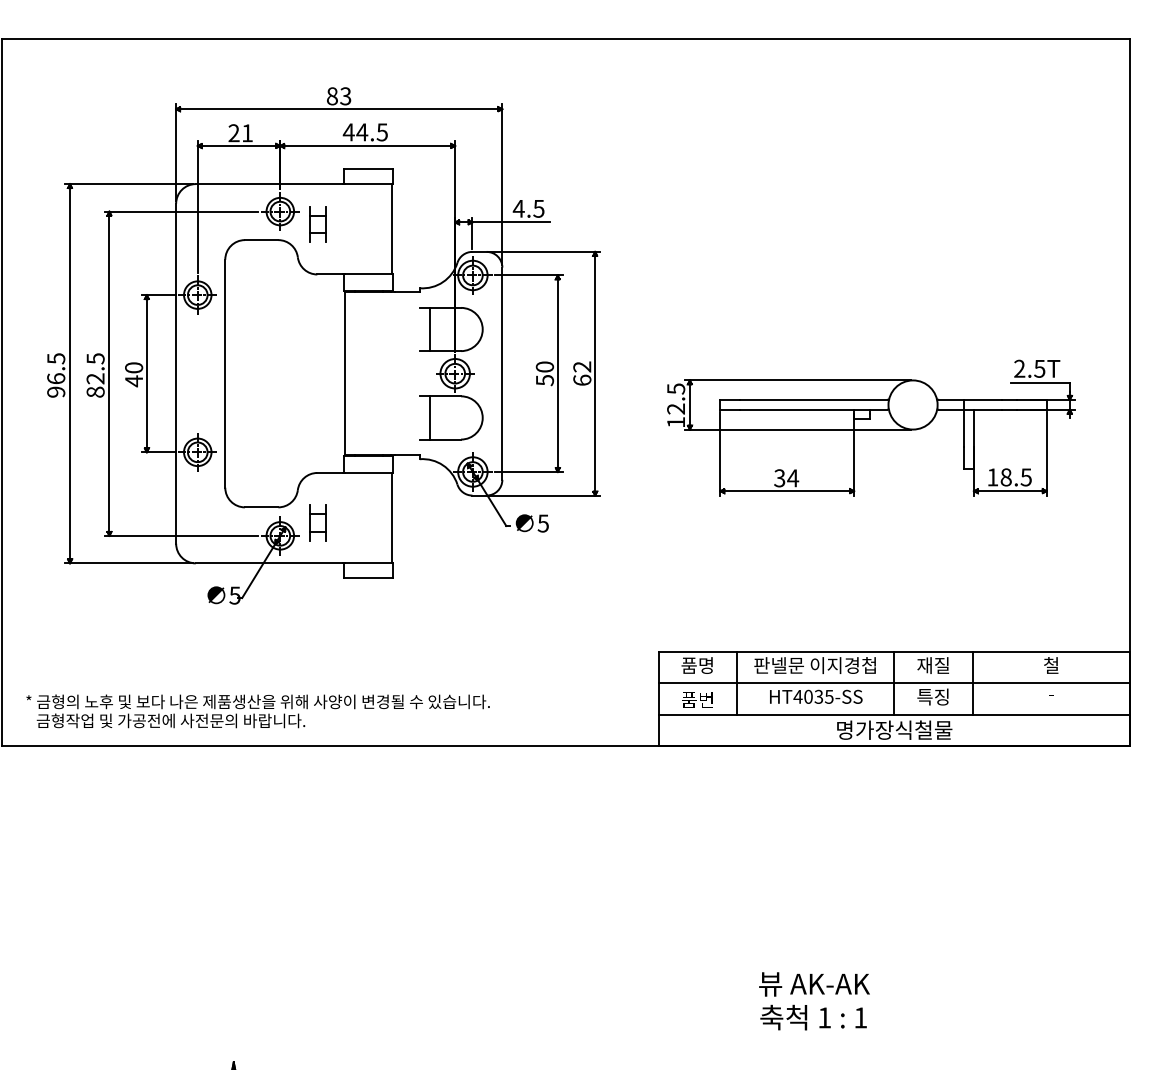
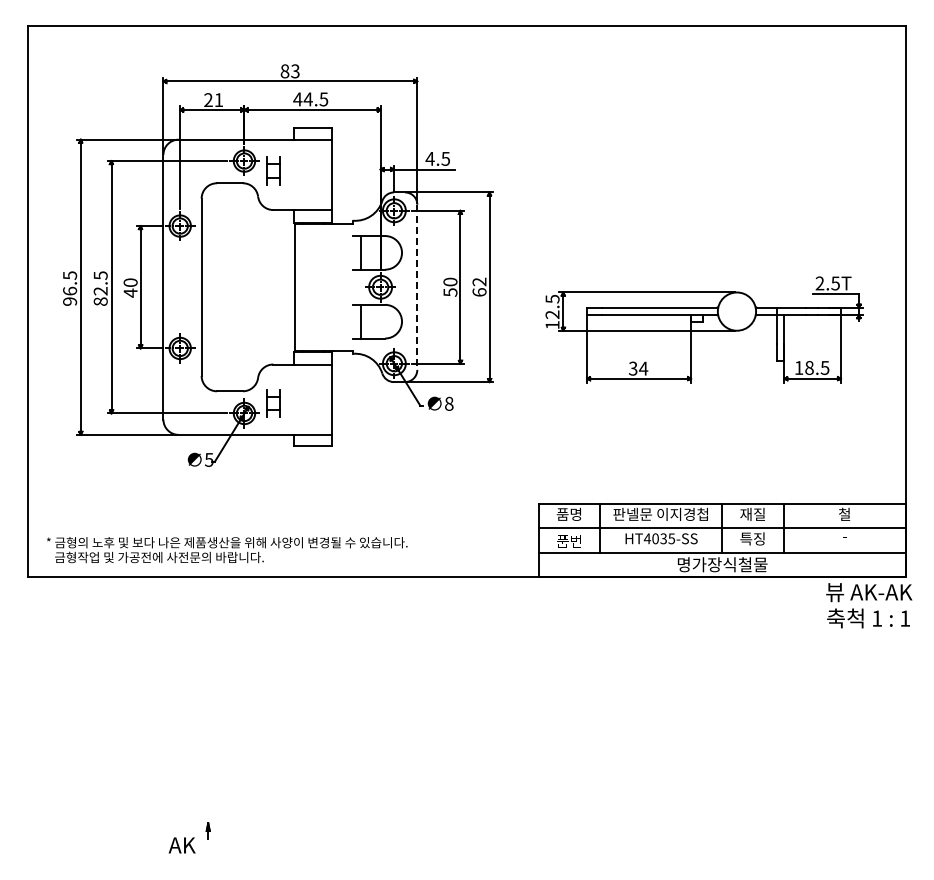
line: (502, 374) -> (417, 287), solid -> dashed
text: (542, 523) -> (448, 403), 5 -> 8
text: (814, 1000) -> (869, 605), moved

